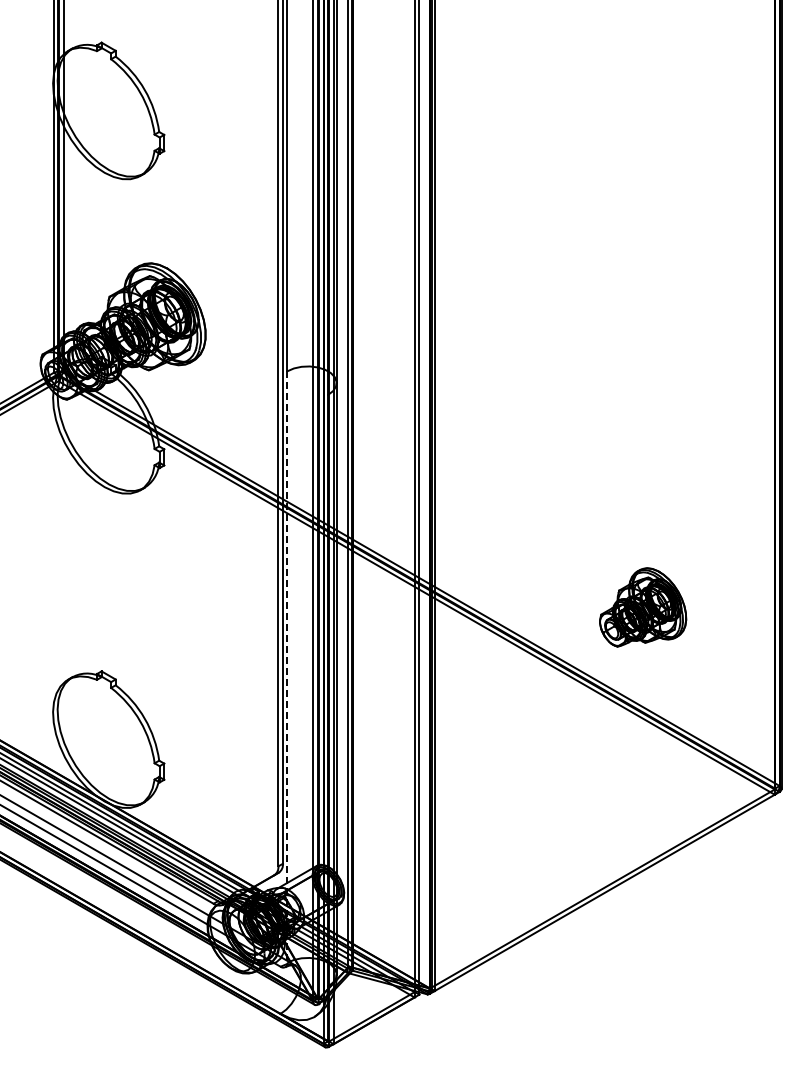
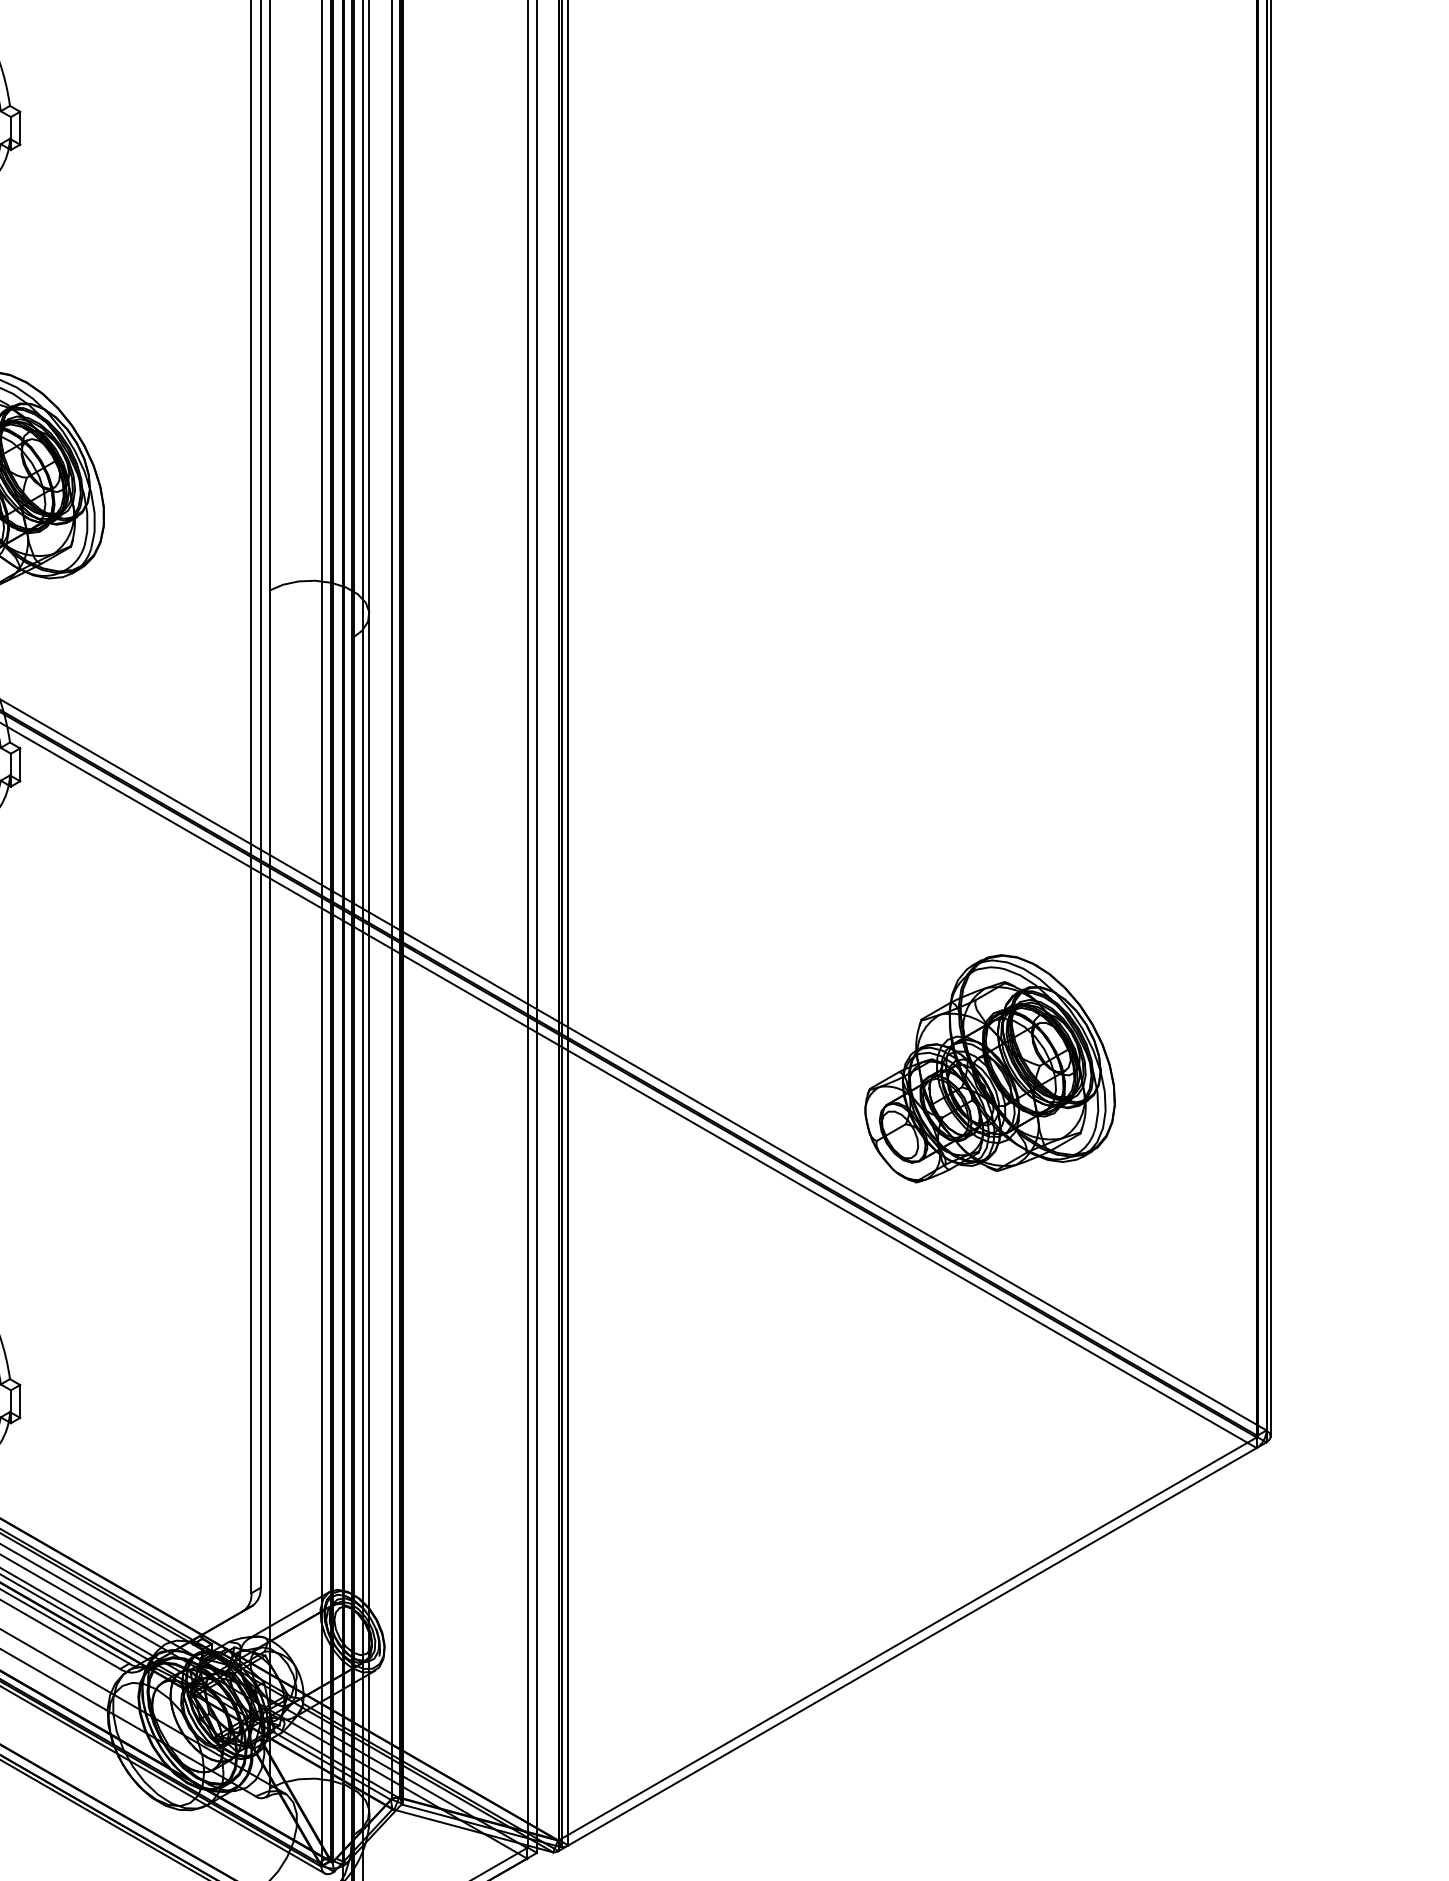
part: (642, 607) -> (988, 1068), size x1.43
line: (287, 667) -> (269, 1190), dashed -> solid

